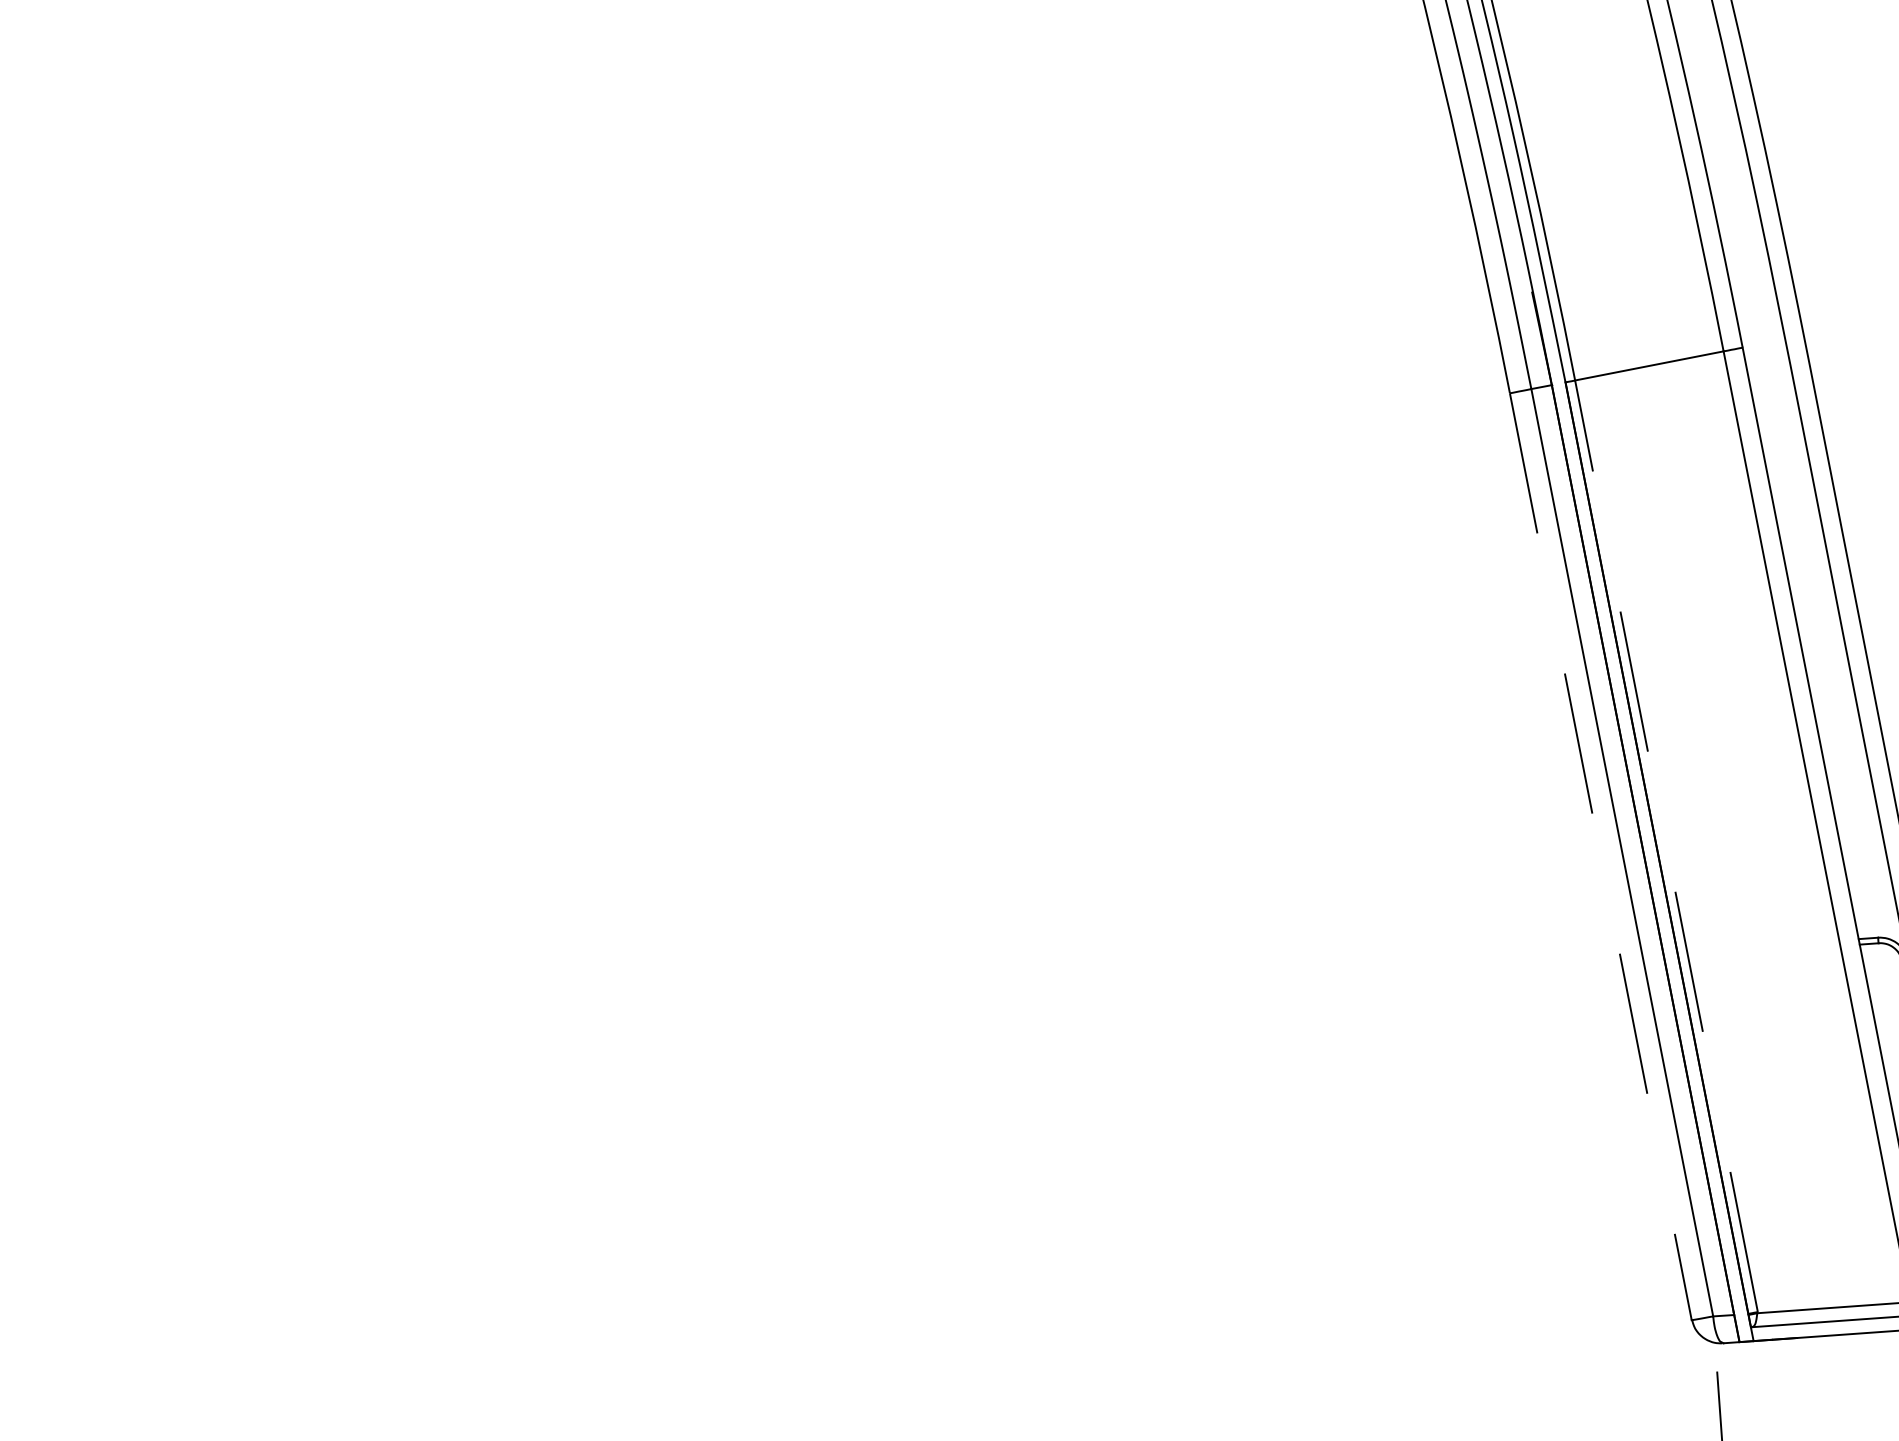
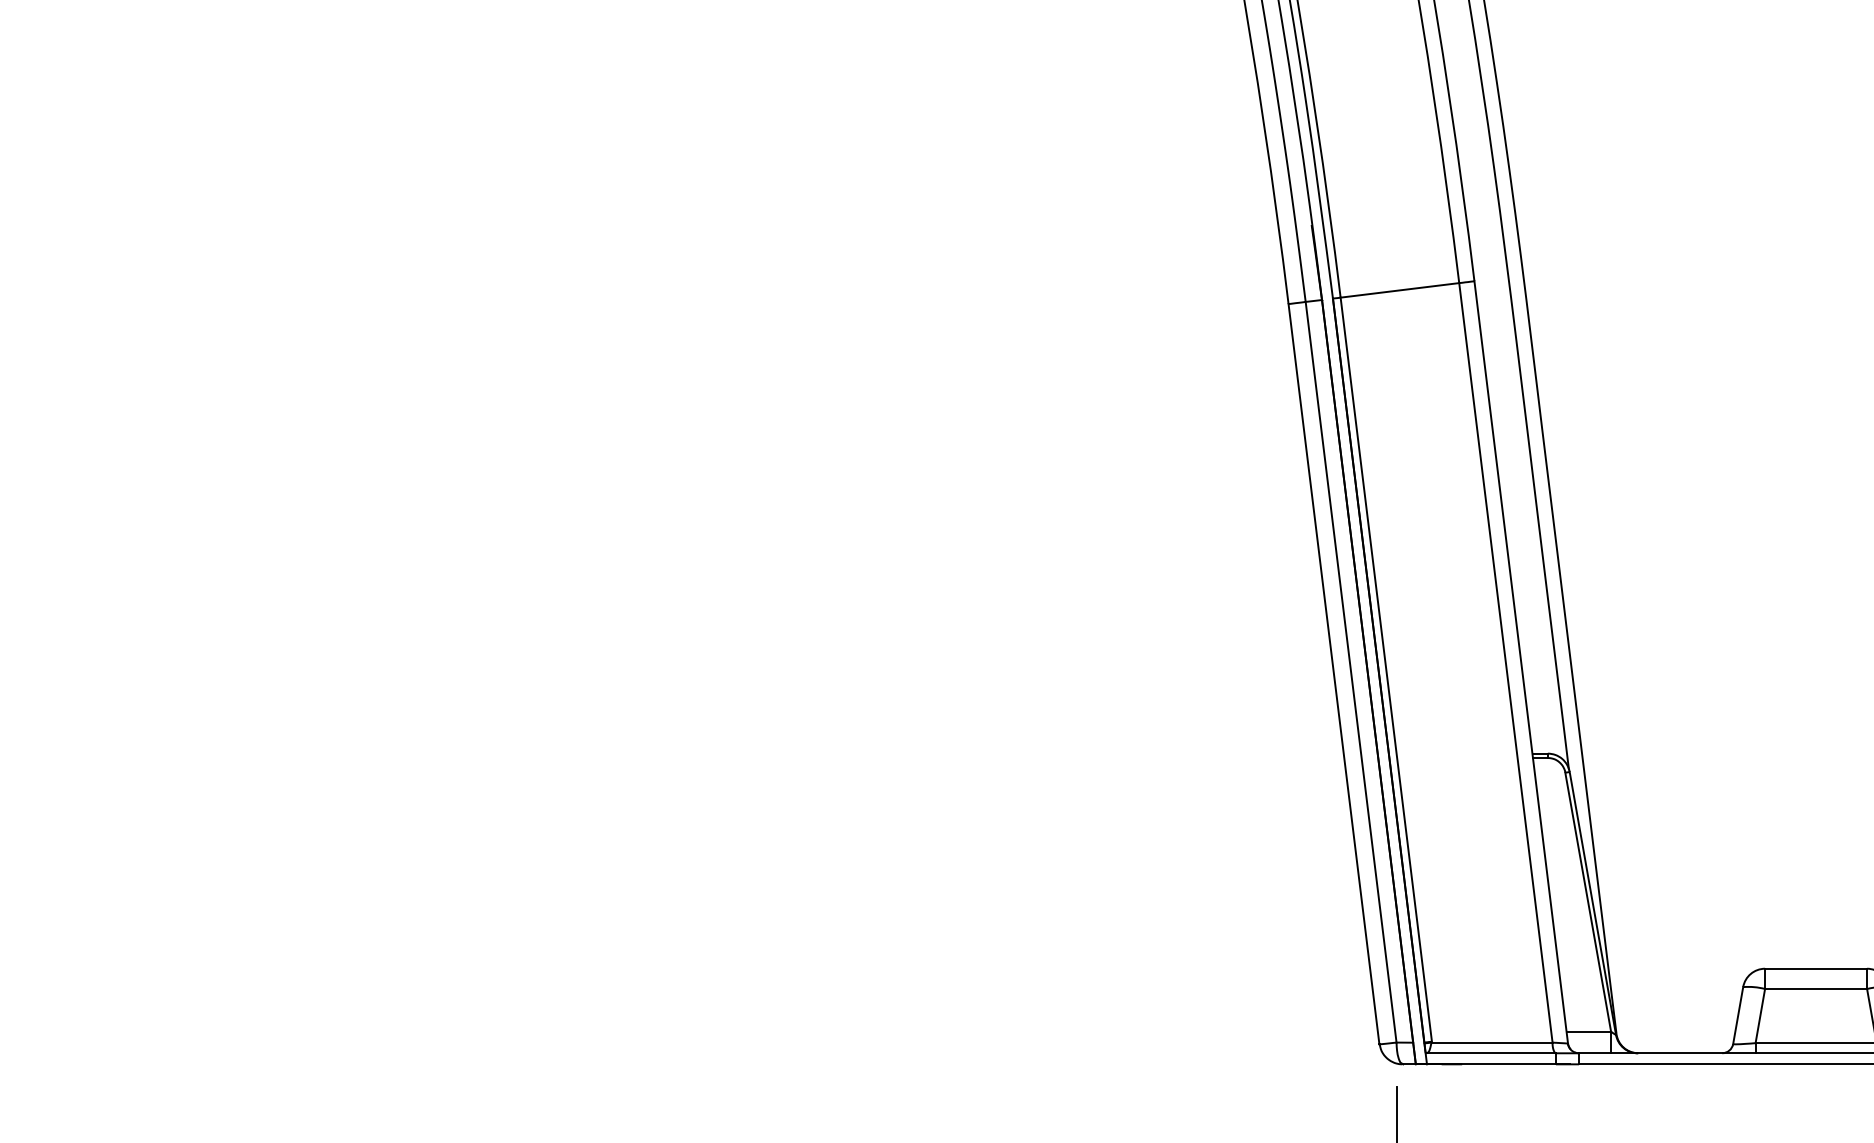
line: (1666, 846) -> (1386, 669), dashed -> solid
line: (1600, 857) -> (1333, 674), dashed -> solid

